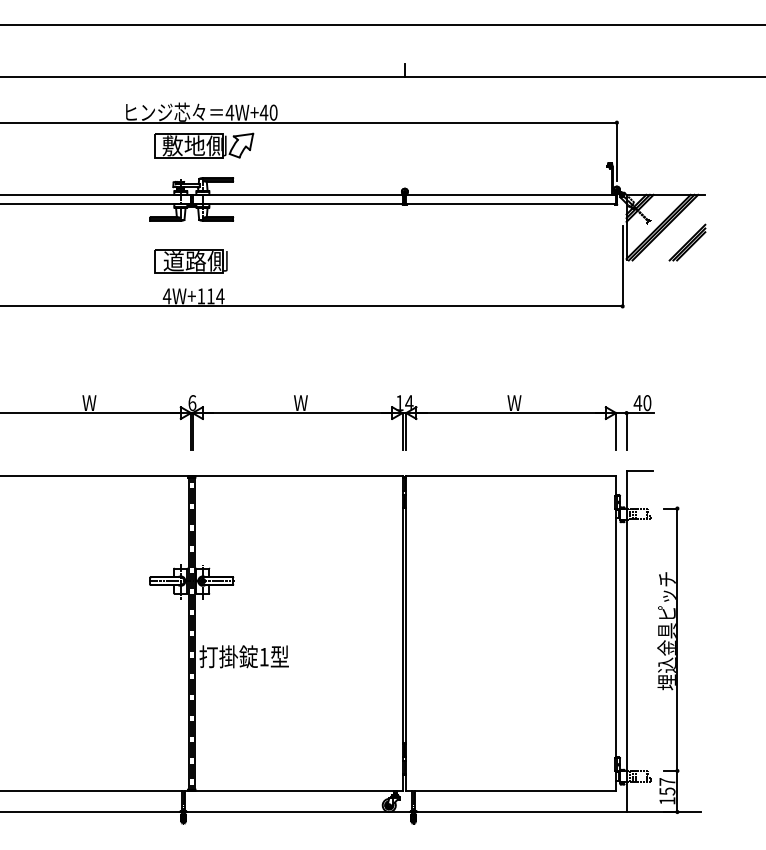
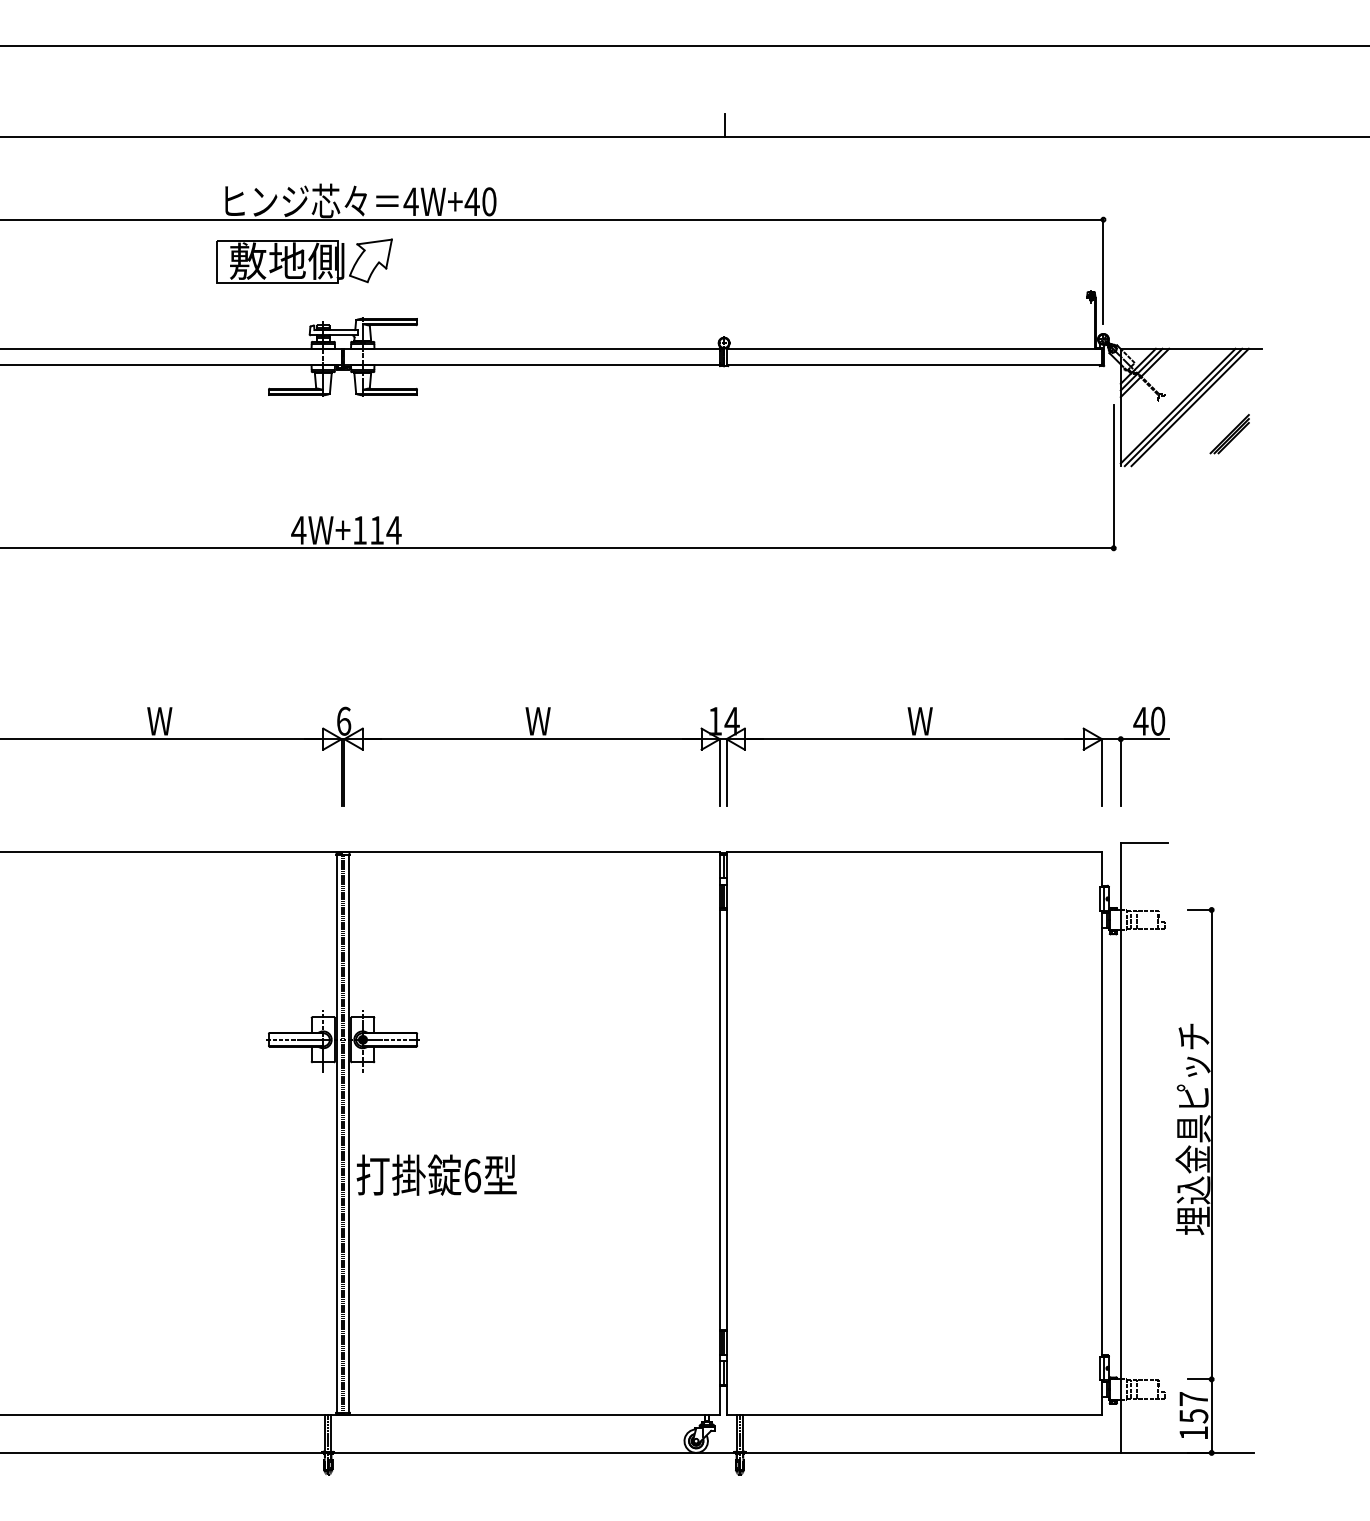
part: (204, 145) -> (304, 260), moved
part: (687, 242) -> (1229, 434), size x0.6
part: (190, 261) -> (340, 467), removed
text: (264, 656) -> (473, 1174), 1 -> 6

